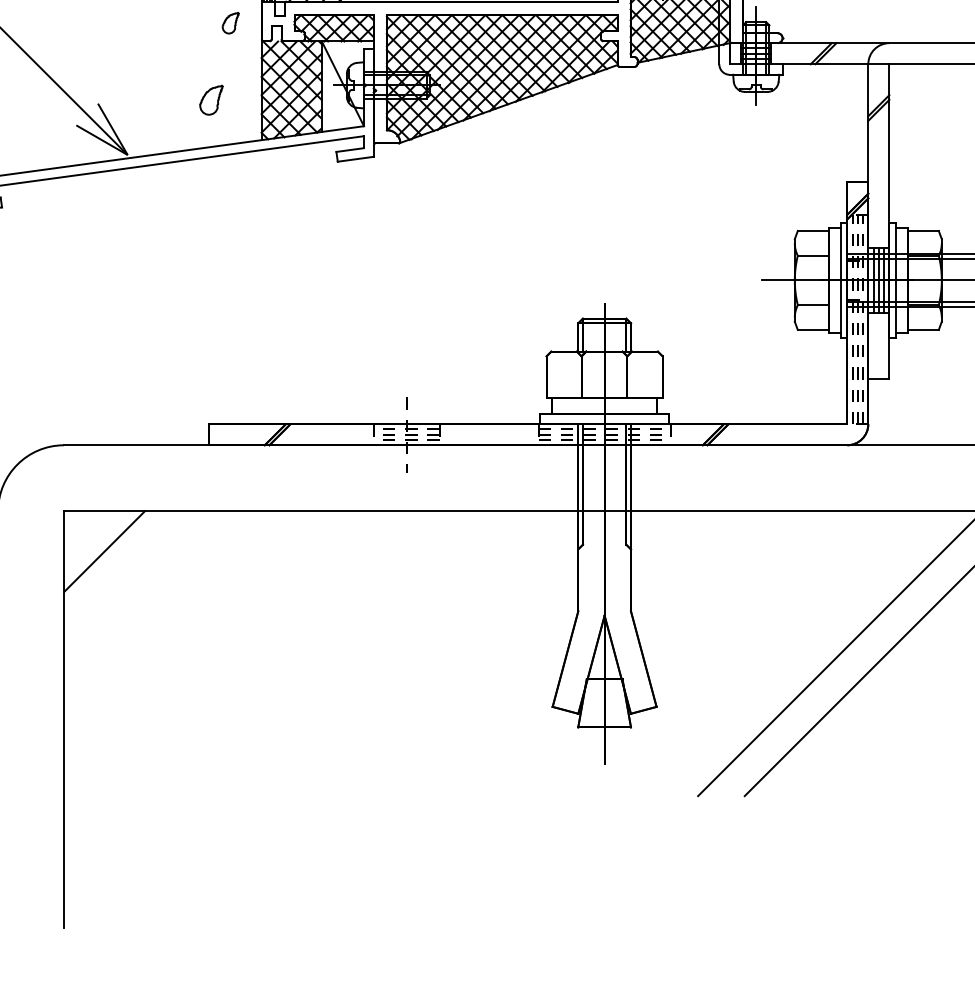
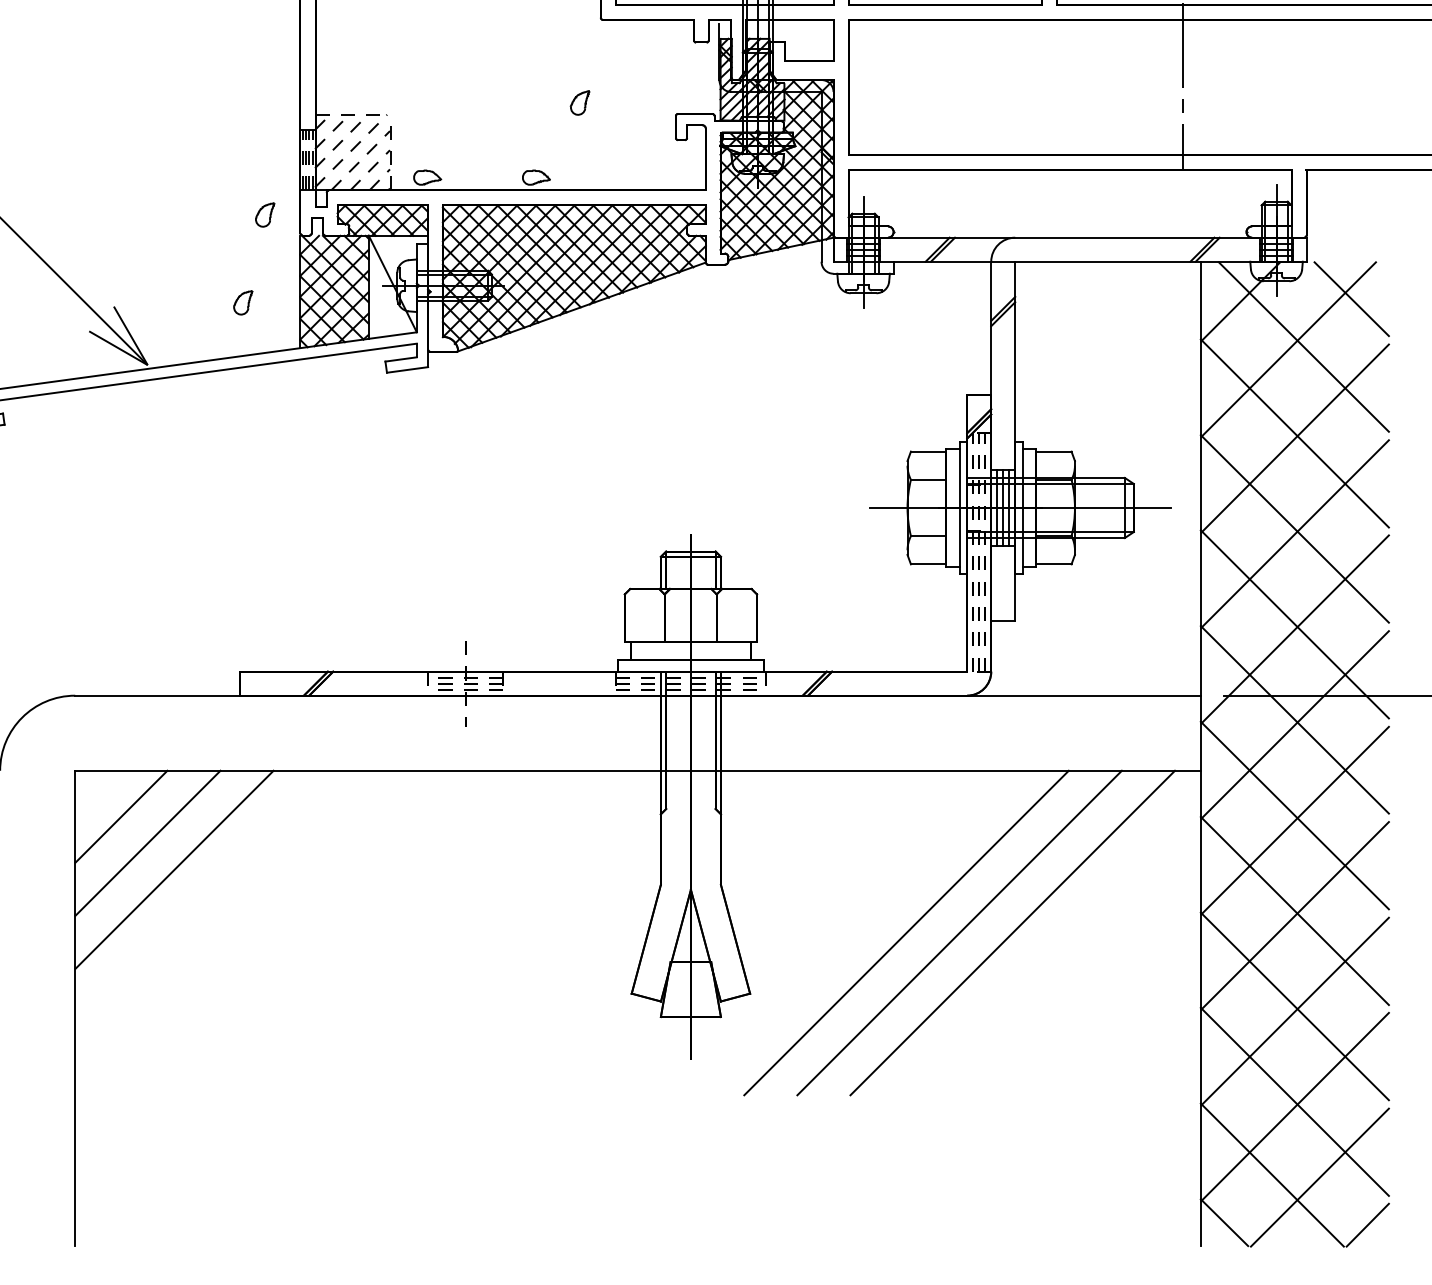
part: (211, 100) -> (243, 302), size x0.71
line: (127, 574) -> (147, 842), added
line: (151, 597) -> (174, 869), added
line: (793, 653) -> (906, 932), added

